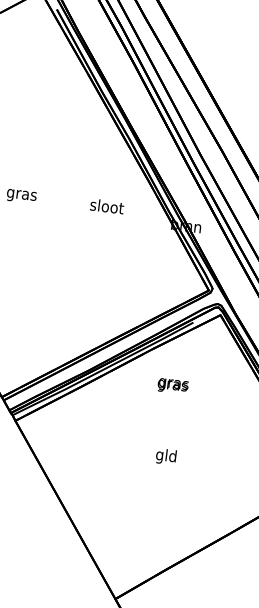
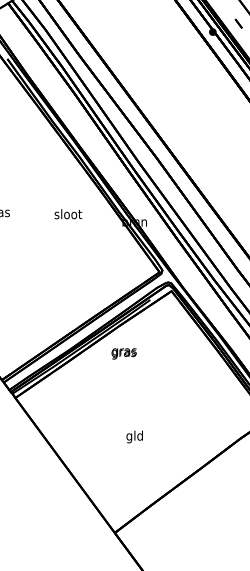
text: (172, 385) -> (123, 353), moved
text: (165, 456) -> (134, 436), moved

